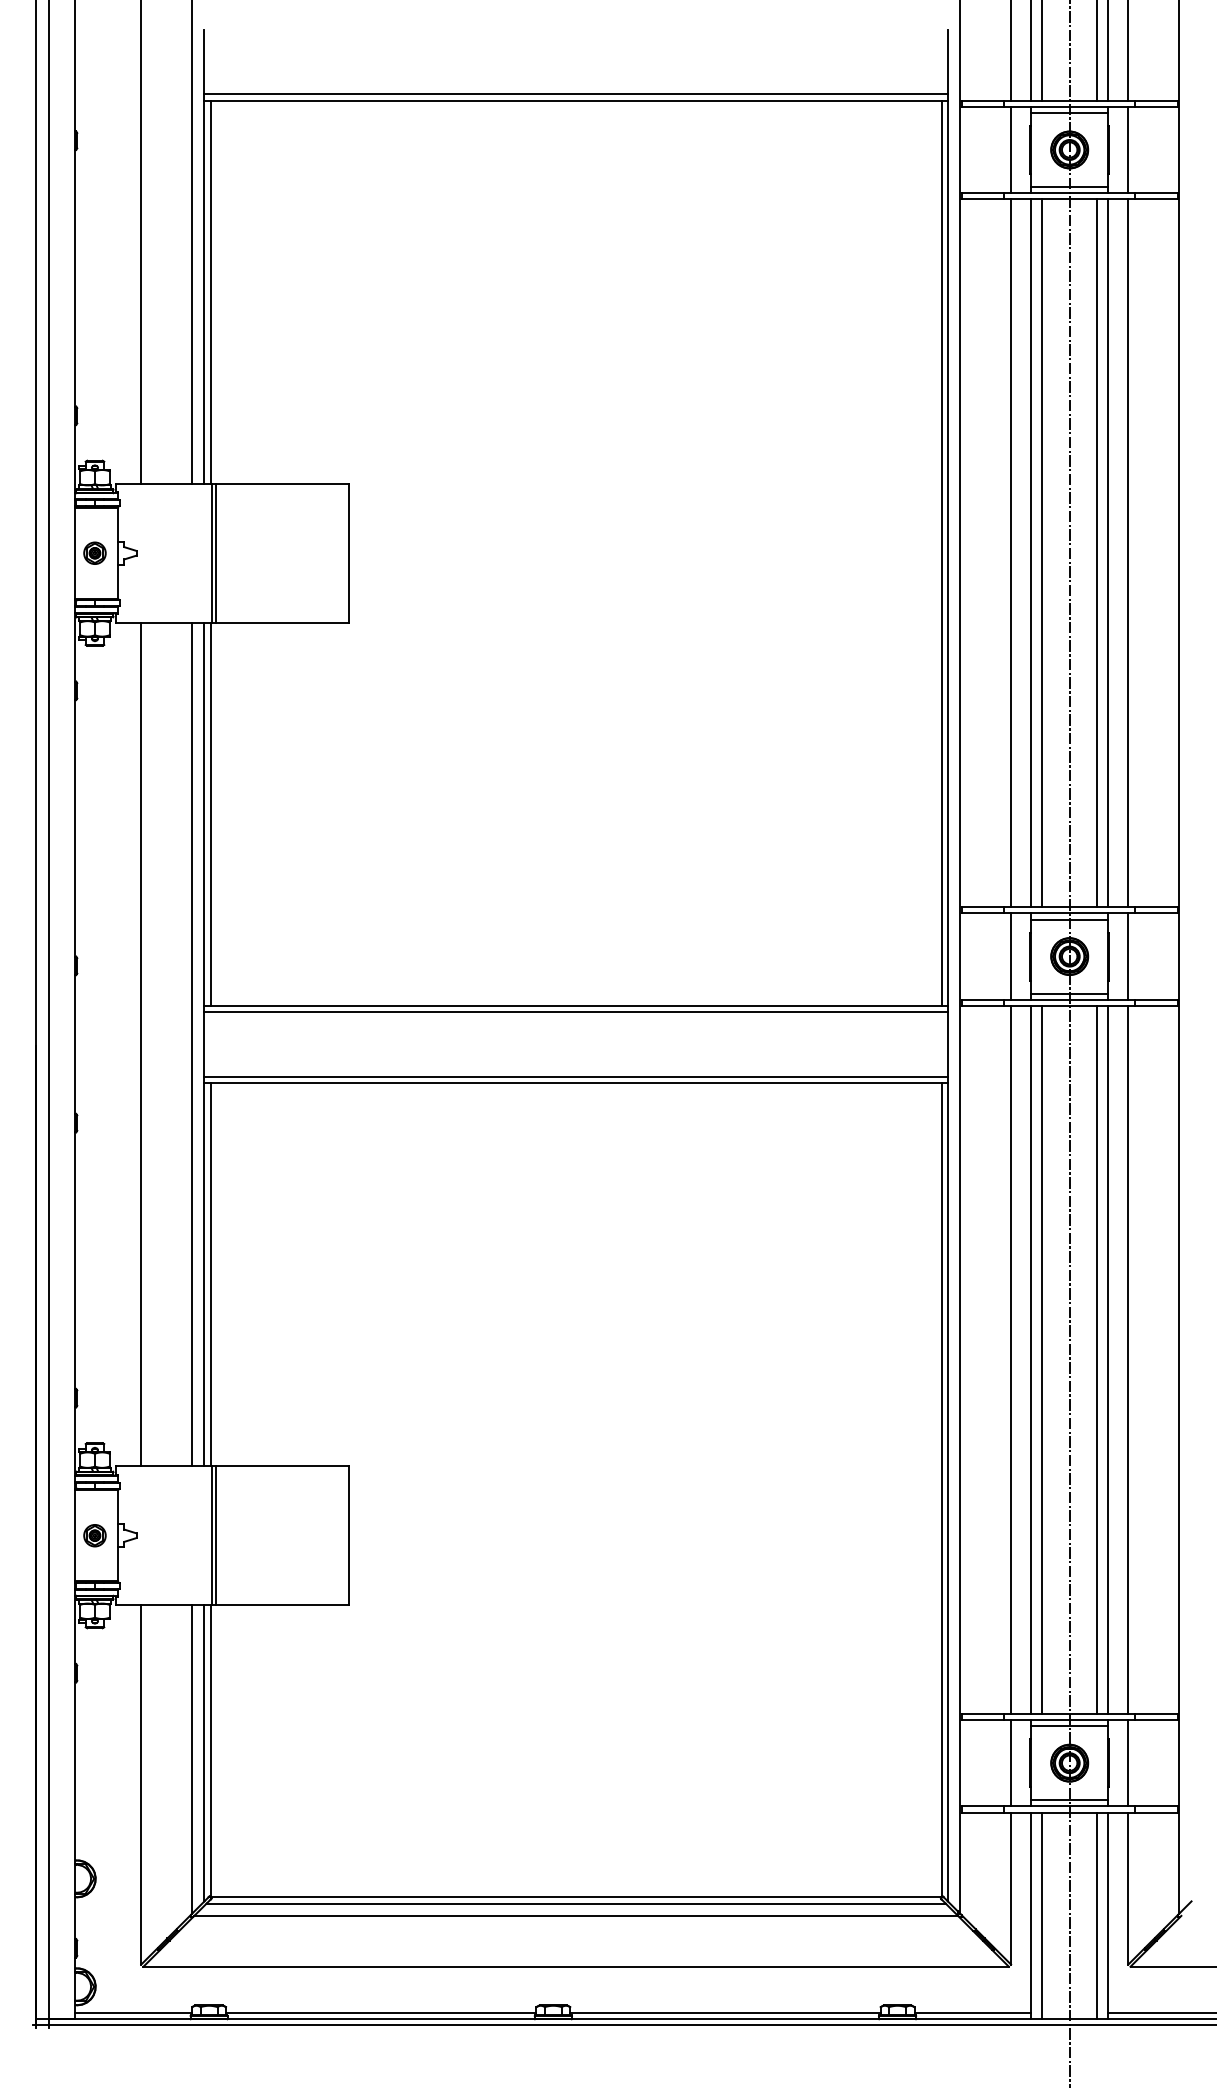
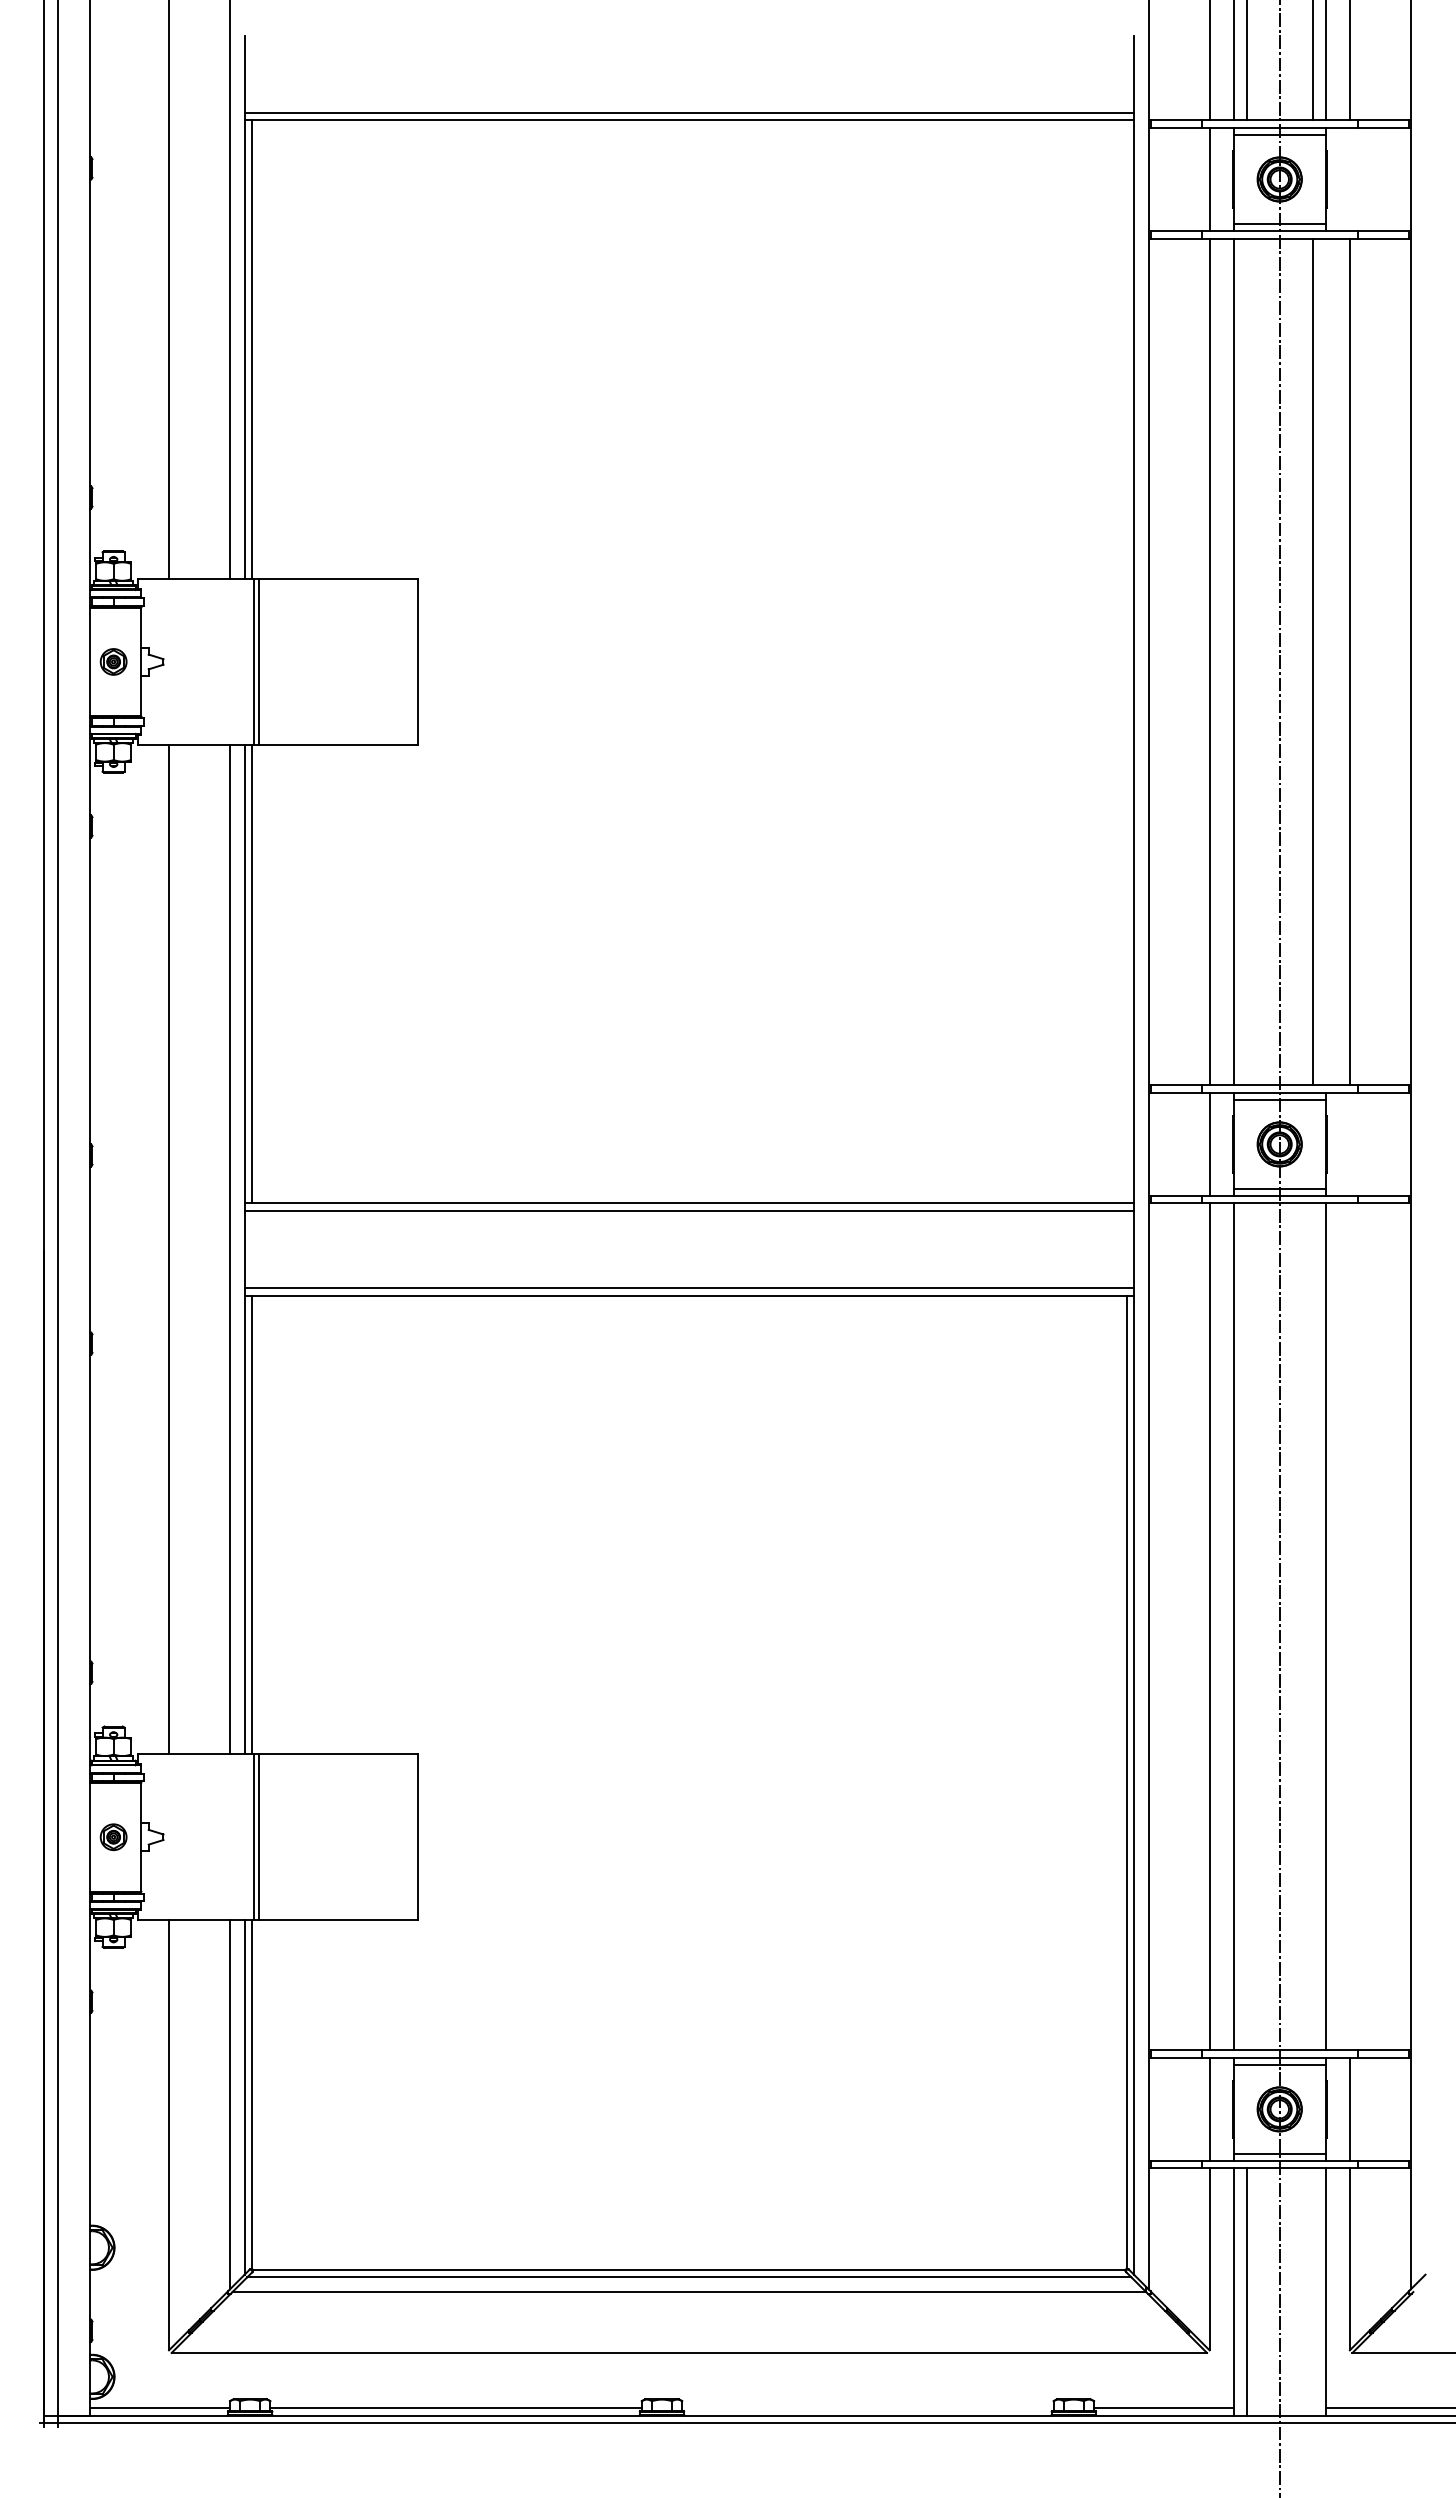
line: (1128, 150) -> (1349, 179), removed
line: (941, 552) -> (1126, 661), removed
line: (1041, 552) -> (1246, 661), removed
line: (1107, 552) -> (1325, 661), removed
line: (1128, 956) -> (1349, 1144), removed
line: (1041, 1359) -> (1246, 1626), removed
line: (1097, 1359) -> (1312, 1626), removed
line: (1128, 1359) -> (1349, 1626), removed
line: (1097, 1915) -> (1312, 2291), removed
line: (725, 2013) -> (867, 2408), removed

